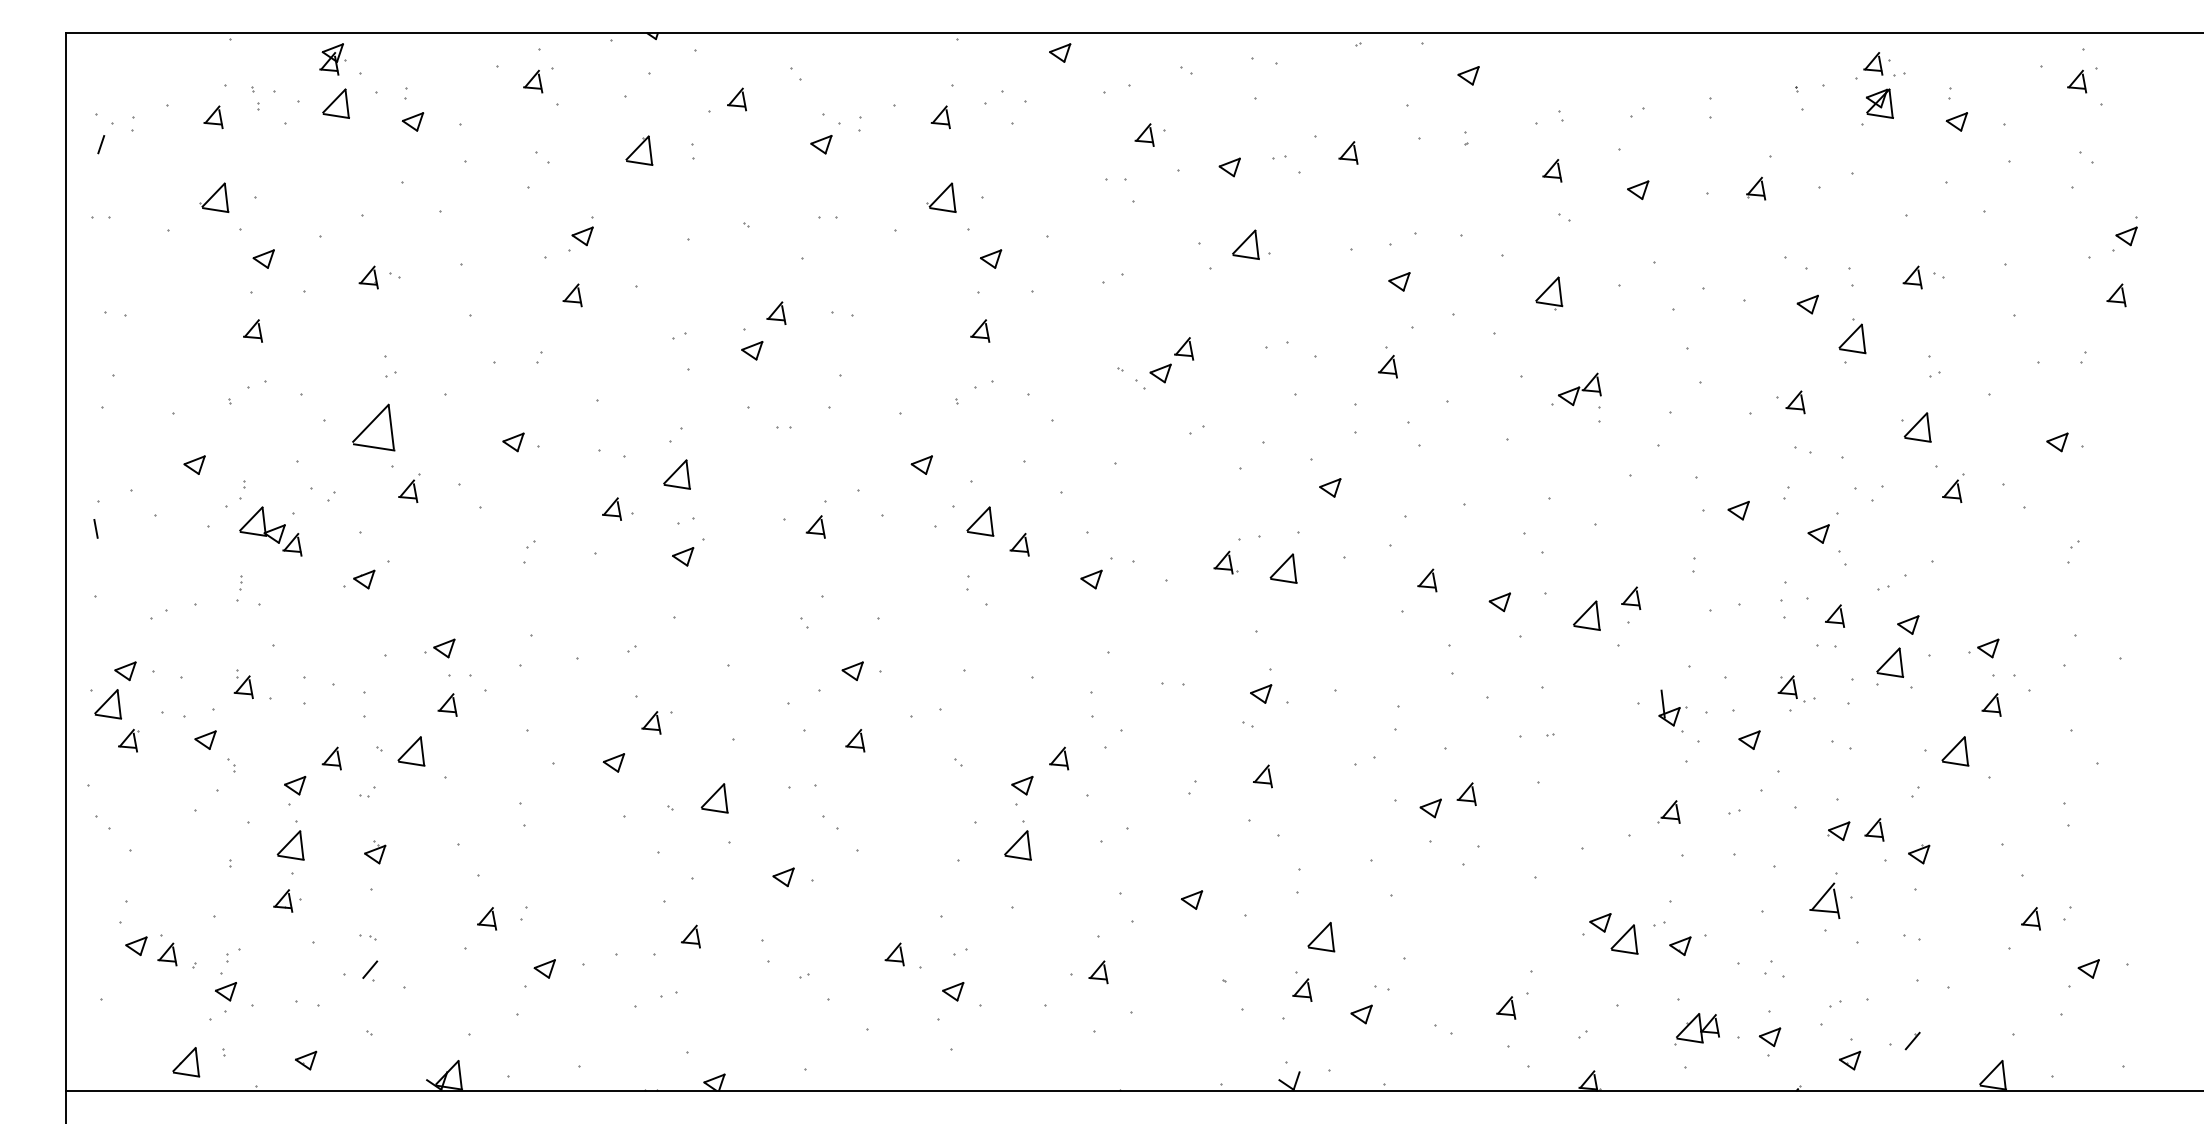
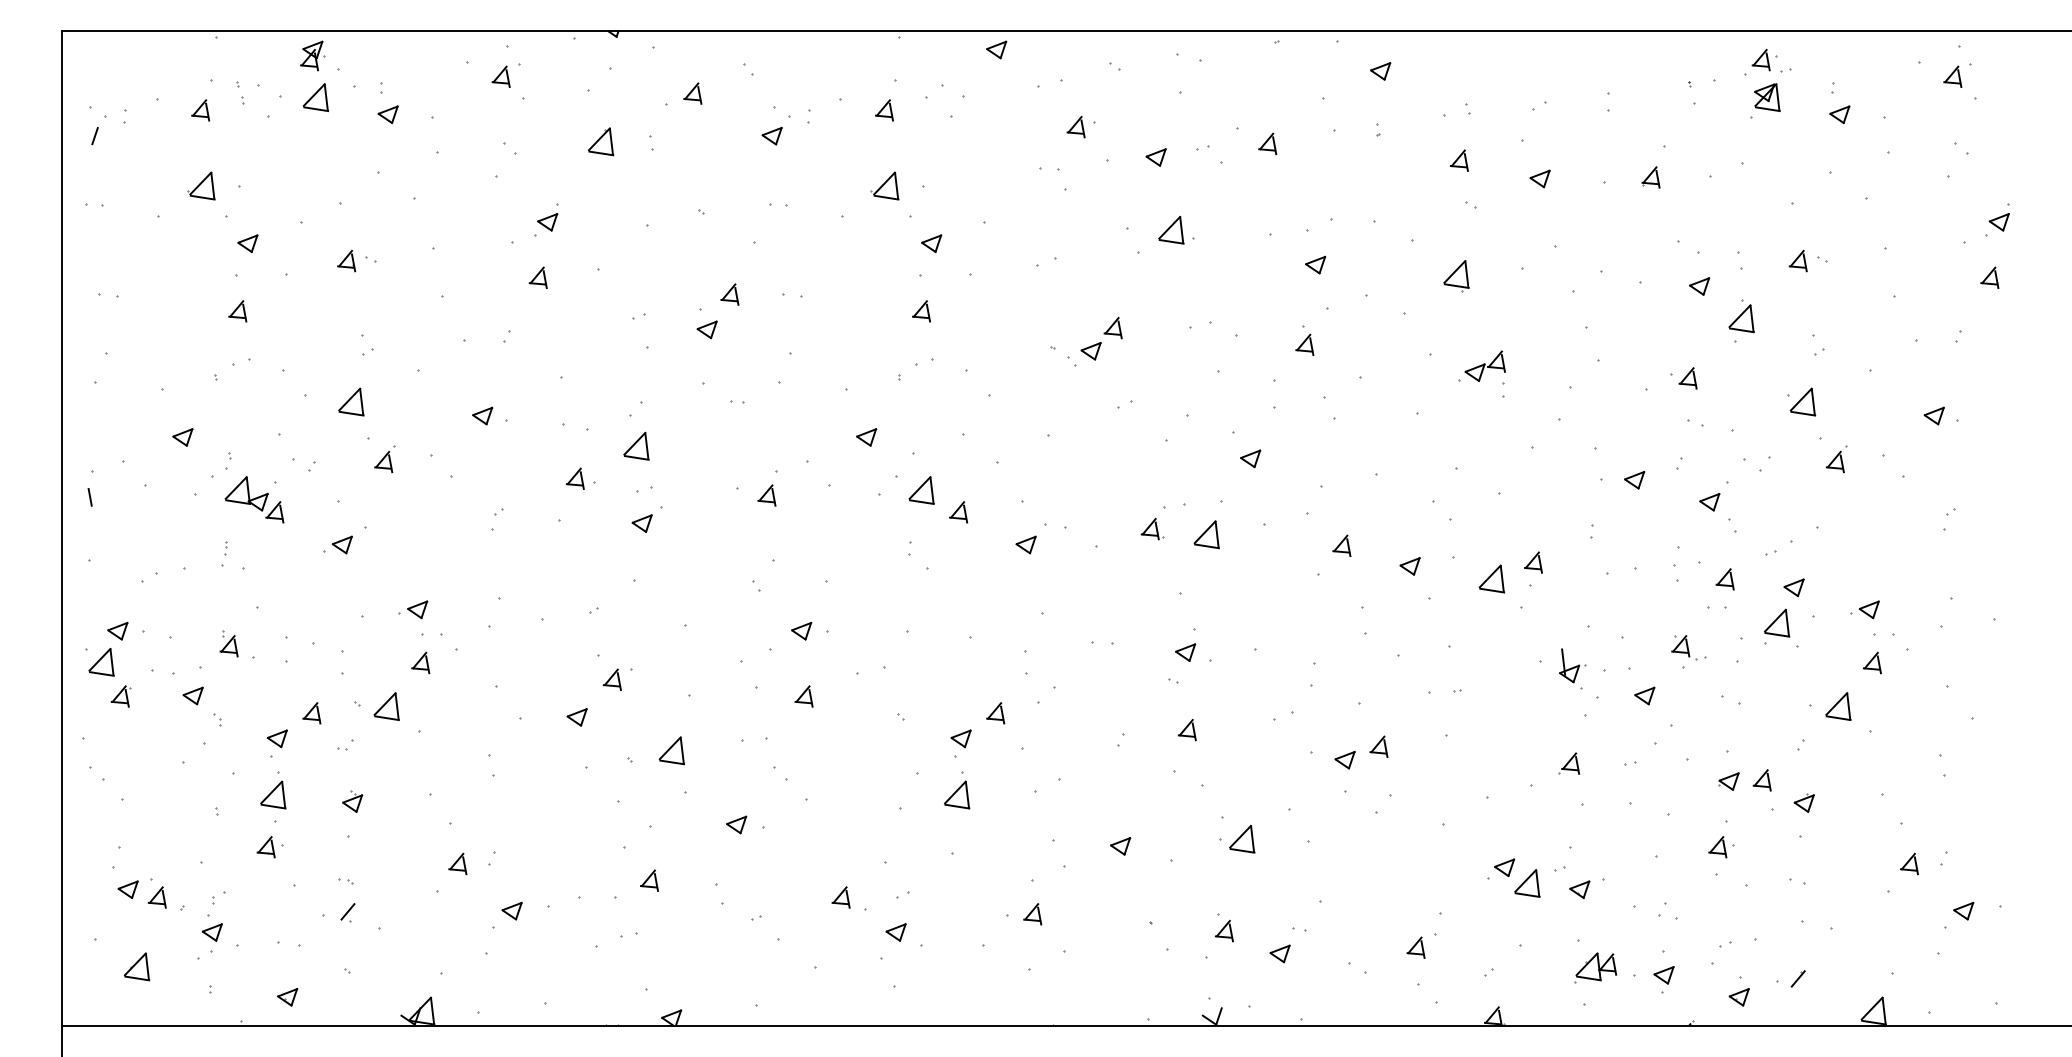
part: (373, 426) -> (351, 401), size x0.62
part: (1831, 901) -> (1721, 847), size x0.62
part: (1321, 937) -> (1242, 839), moved
part: (185, 1061) -> (136, 966), moved

